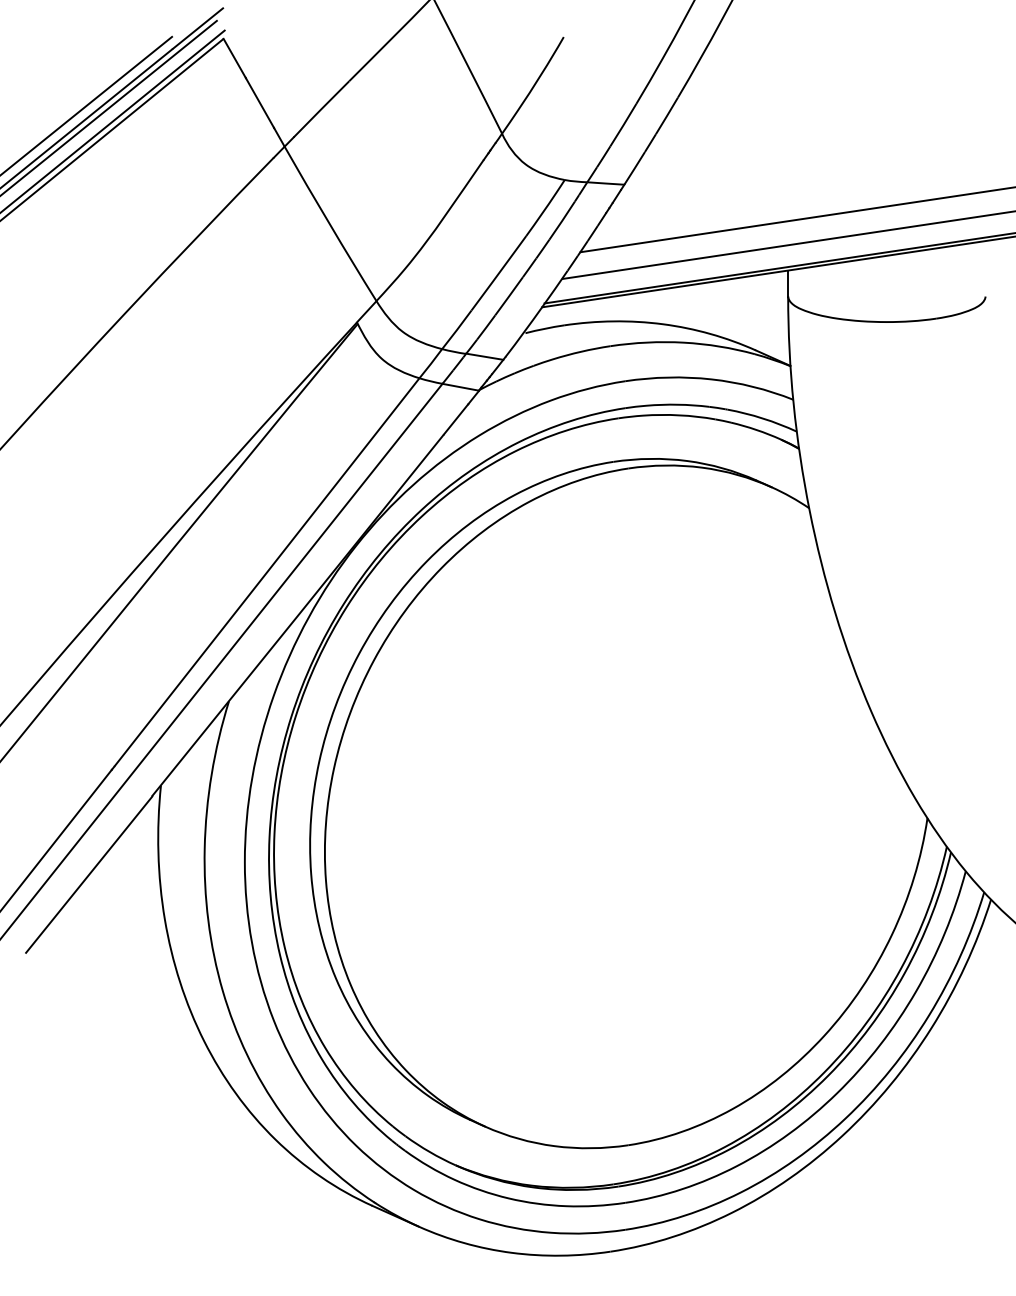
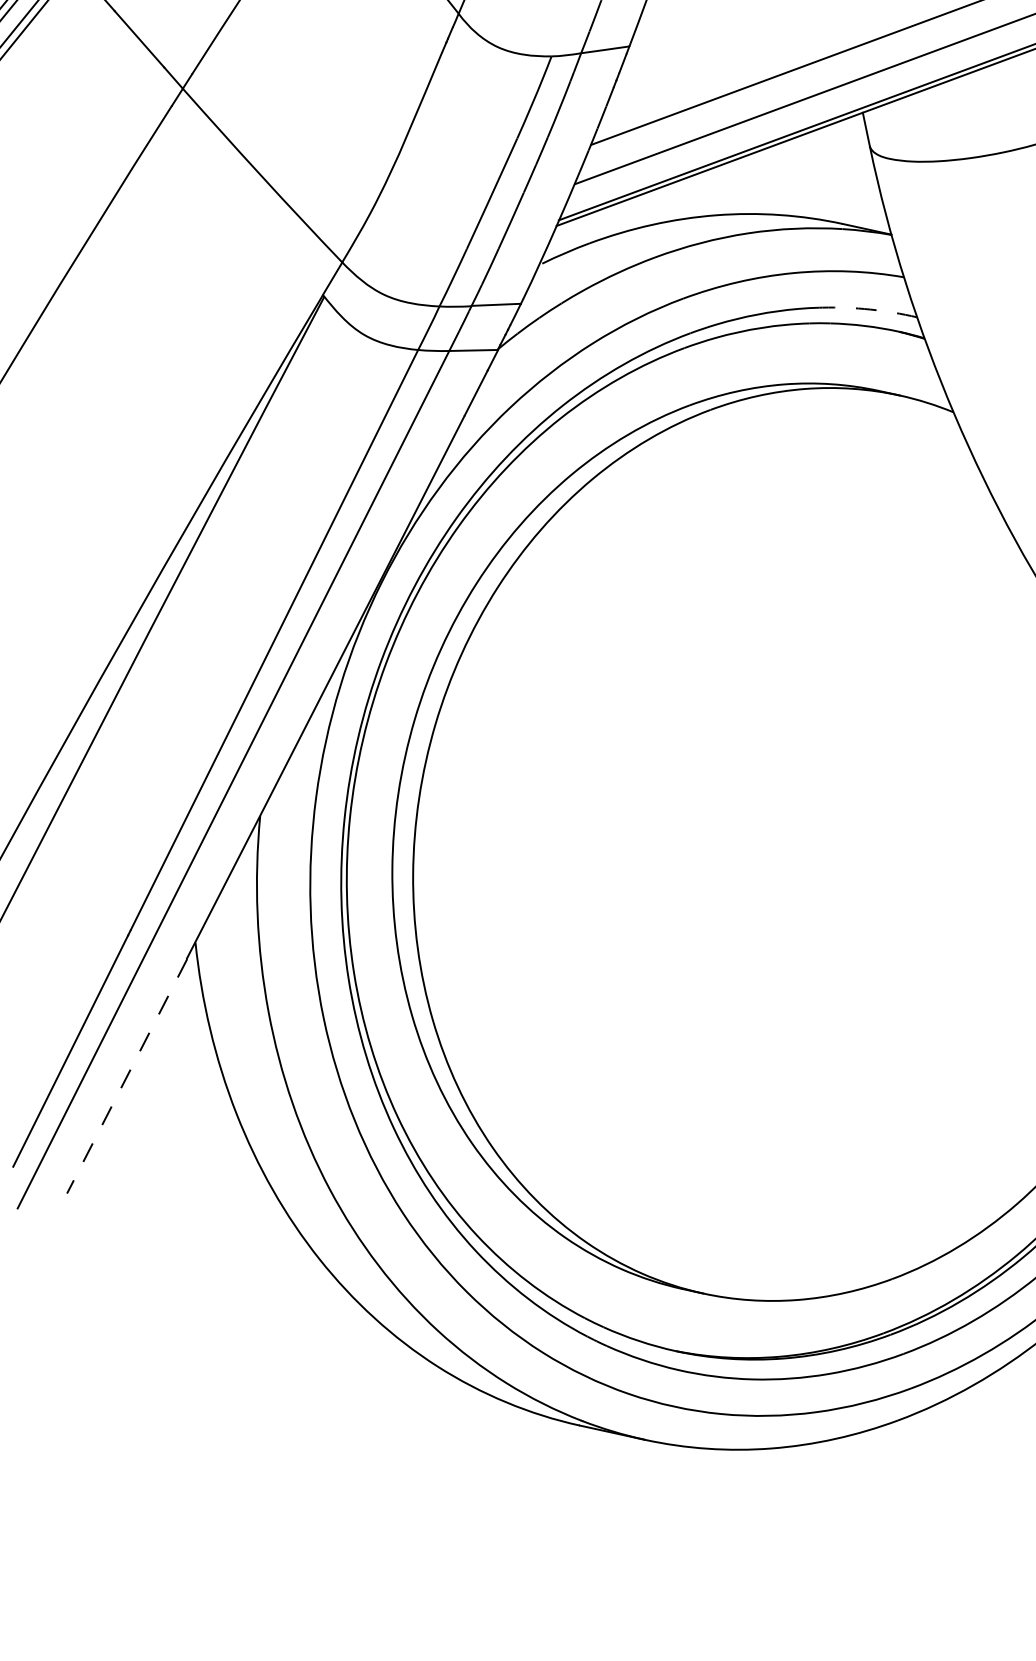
arc: (762, 418) -> (869, 309), solid -> dashed
line: (88, 875) -> (126, 1077), solid -> dashed

